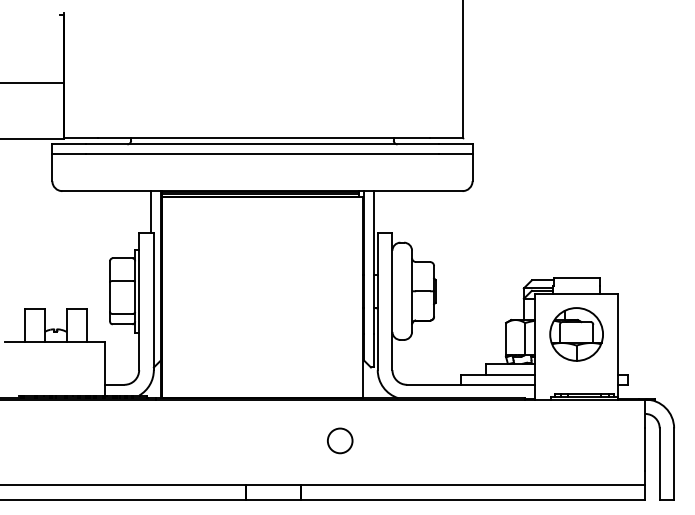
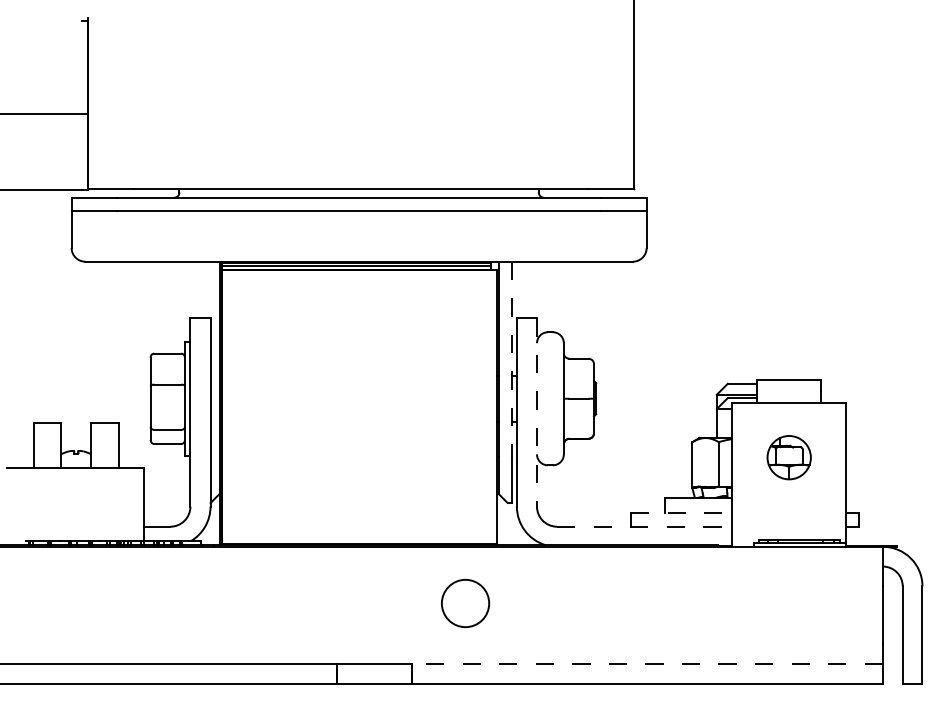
line: (150, 211) -> (205, 289), removed
line: (374, 262) -> (512, 359), solid -> dashed
line: (392, 301) -> (536, 412), solid -> dashed
part: (576, 334) -> (789, 457), size x0.6
line: (498, 374) -> (681, 512), solid -> dashed
line: (471, 384) -> (645, 526), solid -> dashed
circle: (340, 440) -> (465, 603), size x1.4
line: (473, 485) -> (647, 664), solid -> dashed

